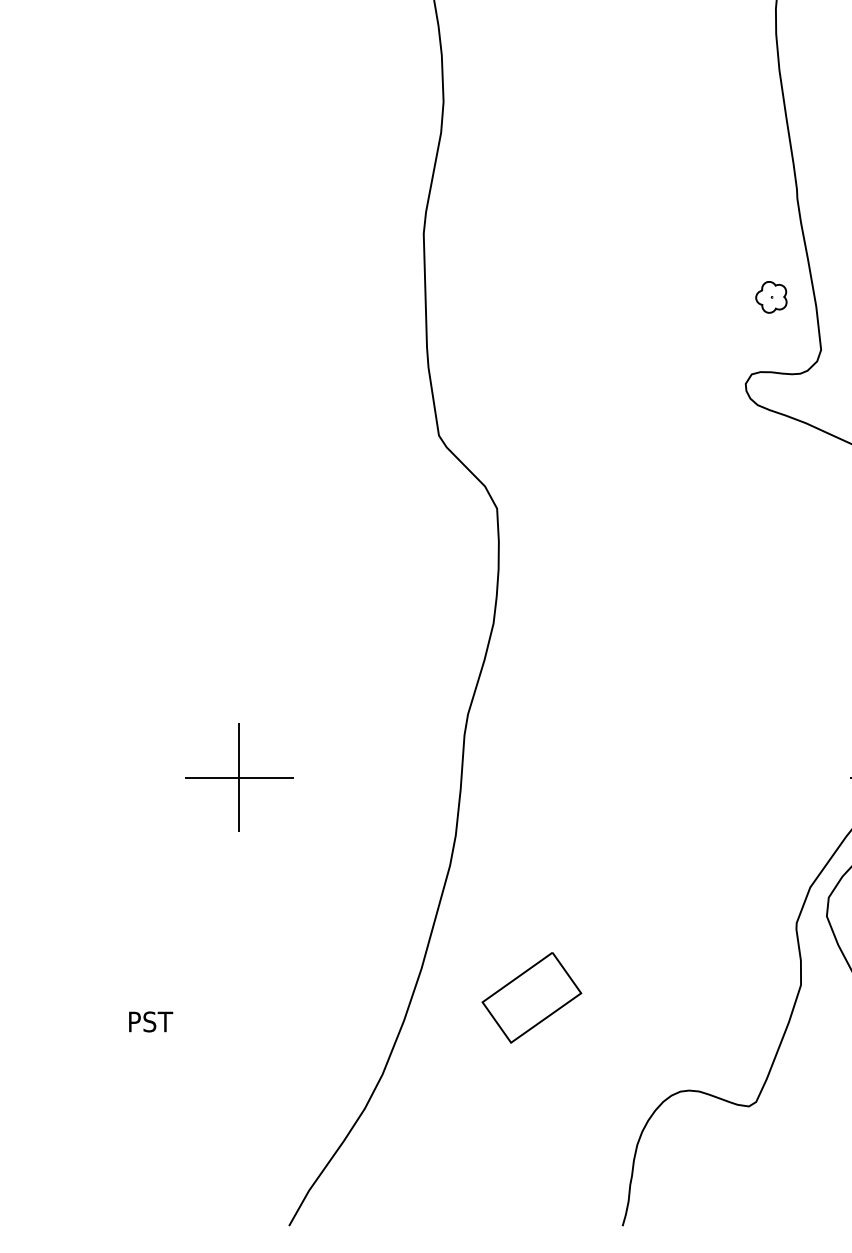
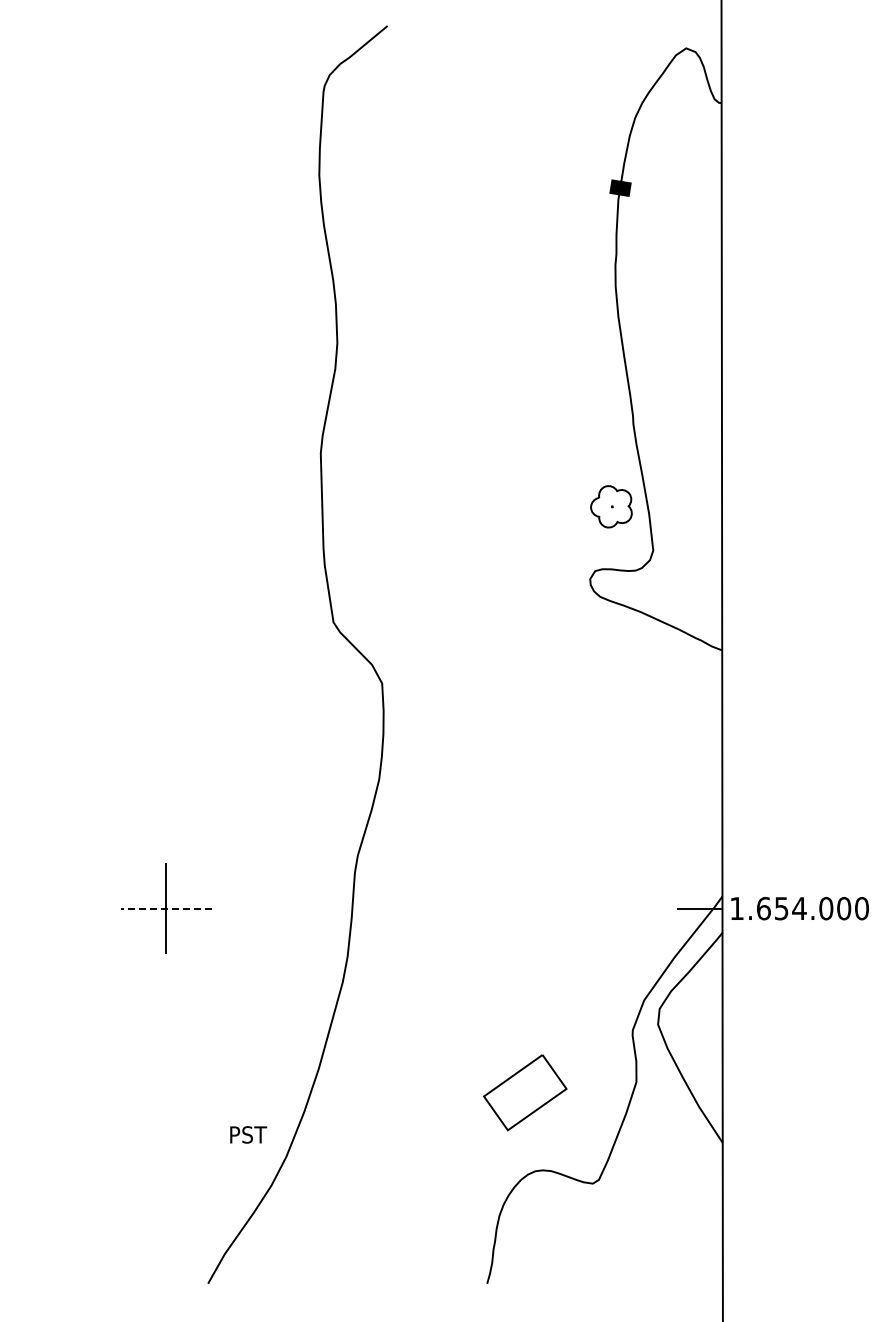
part: (771, 297) -> (611, 506), size x1.6
line: (238, 777) -> (165, 908), solid -> dashed
part: (532, 997) -> (525, 1092), moved
text: (150, 1021) -> (248, 1134), moved

